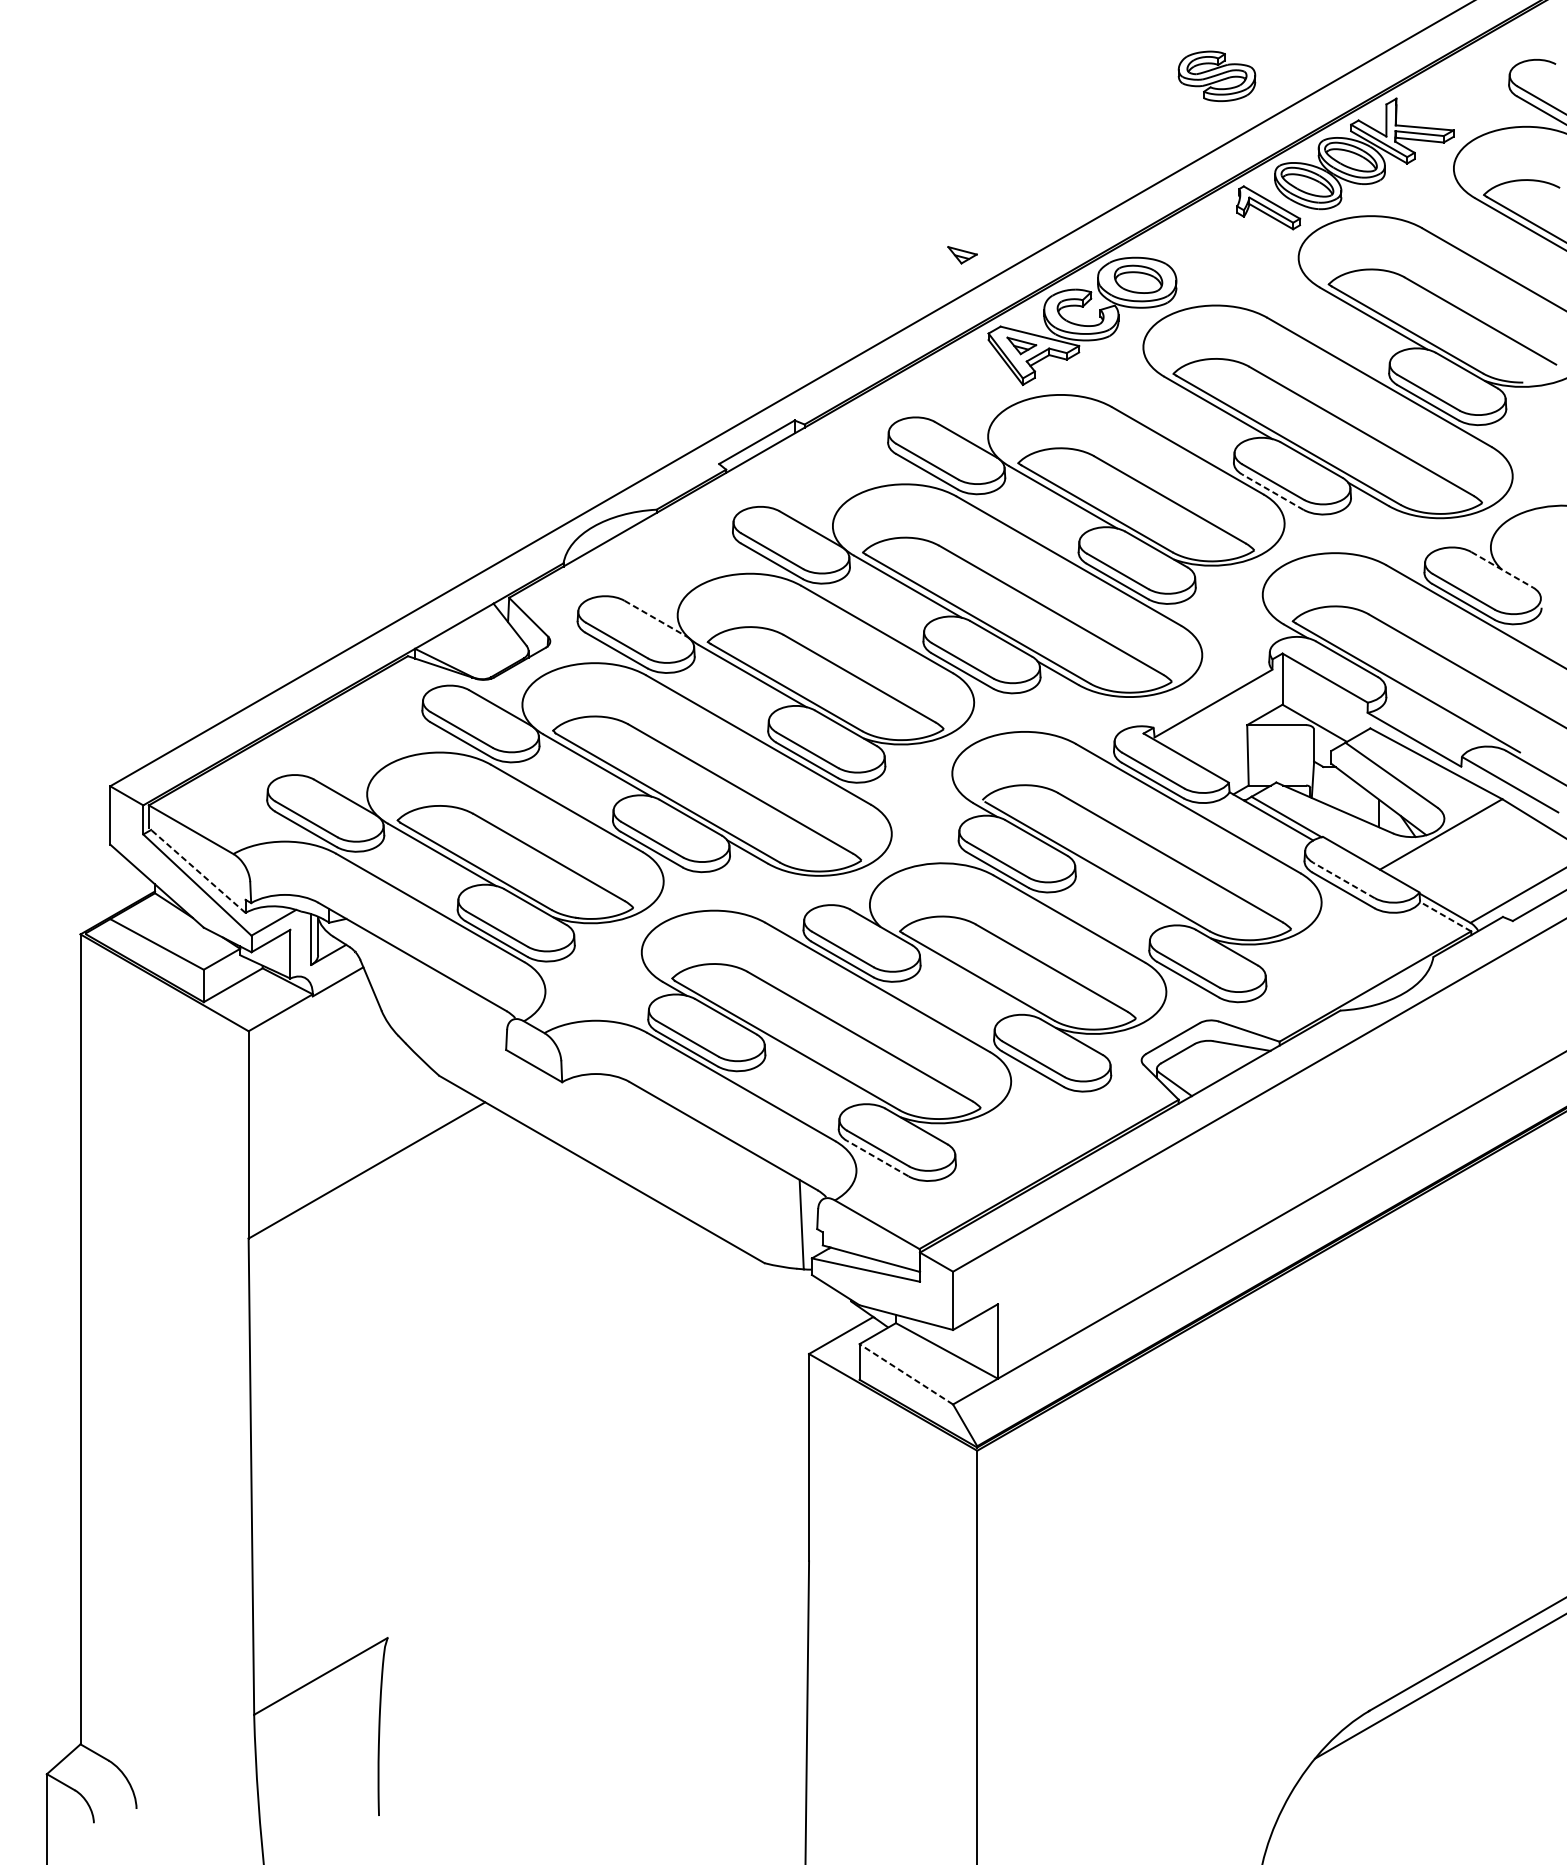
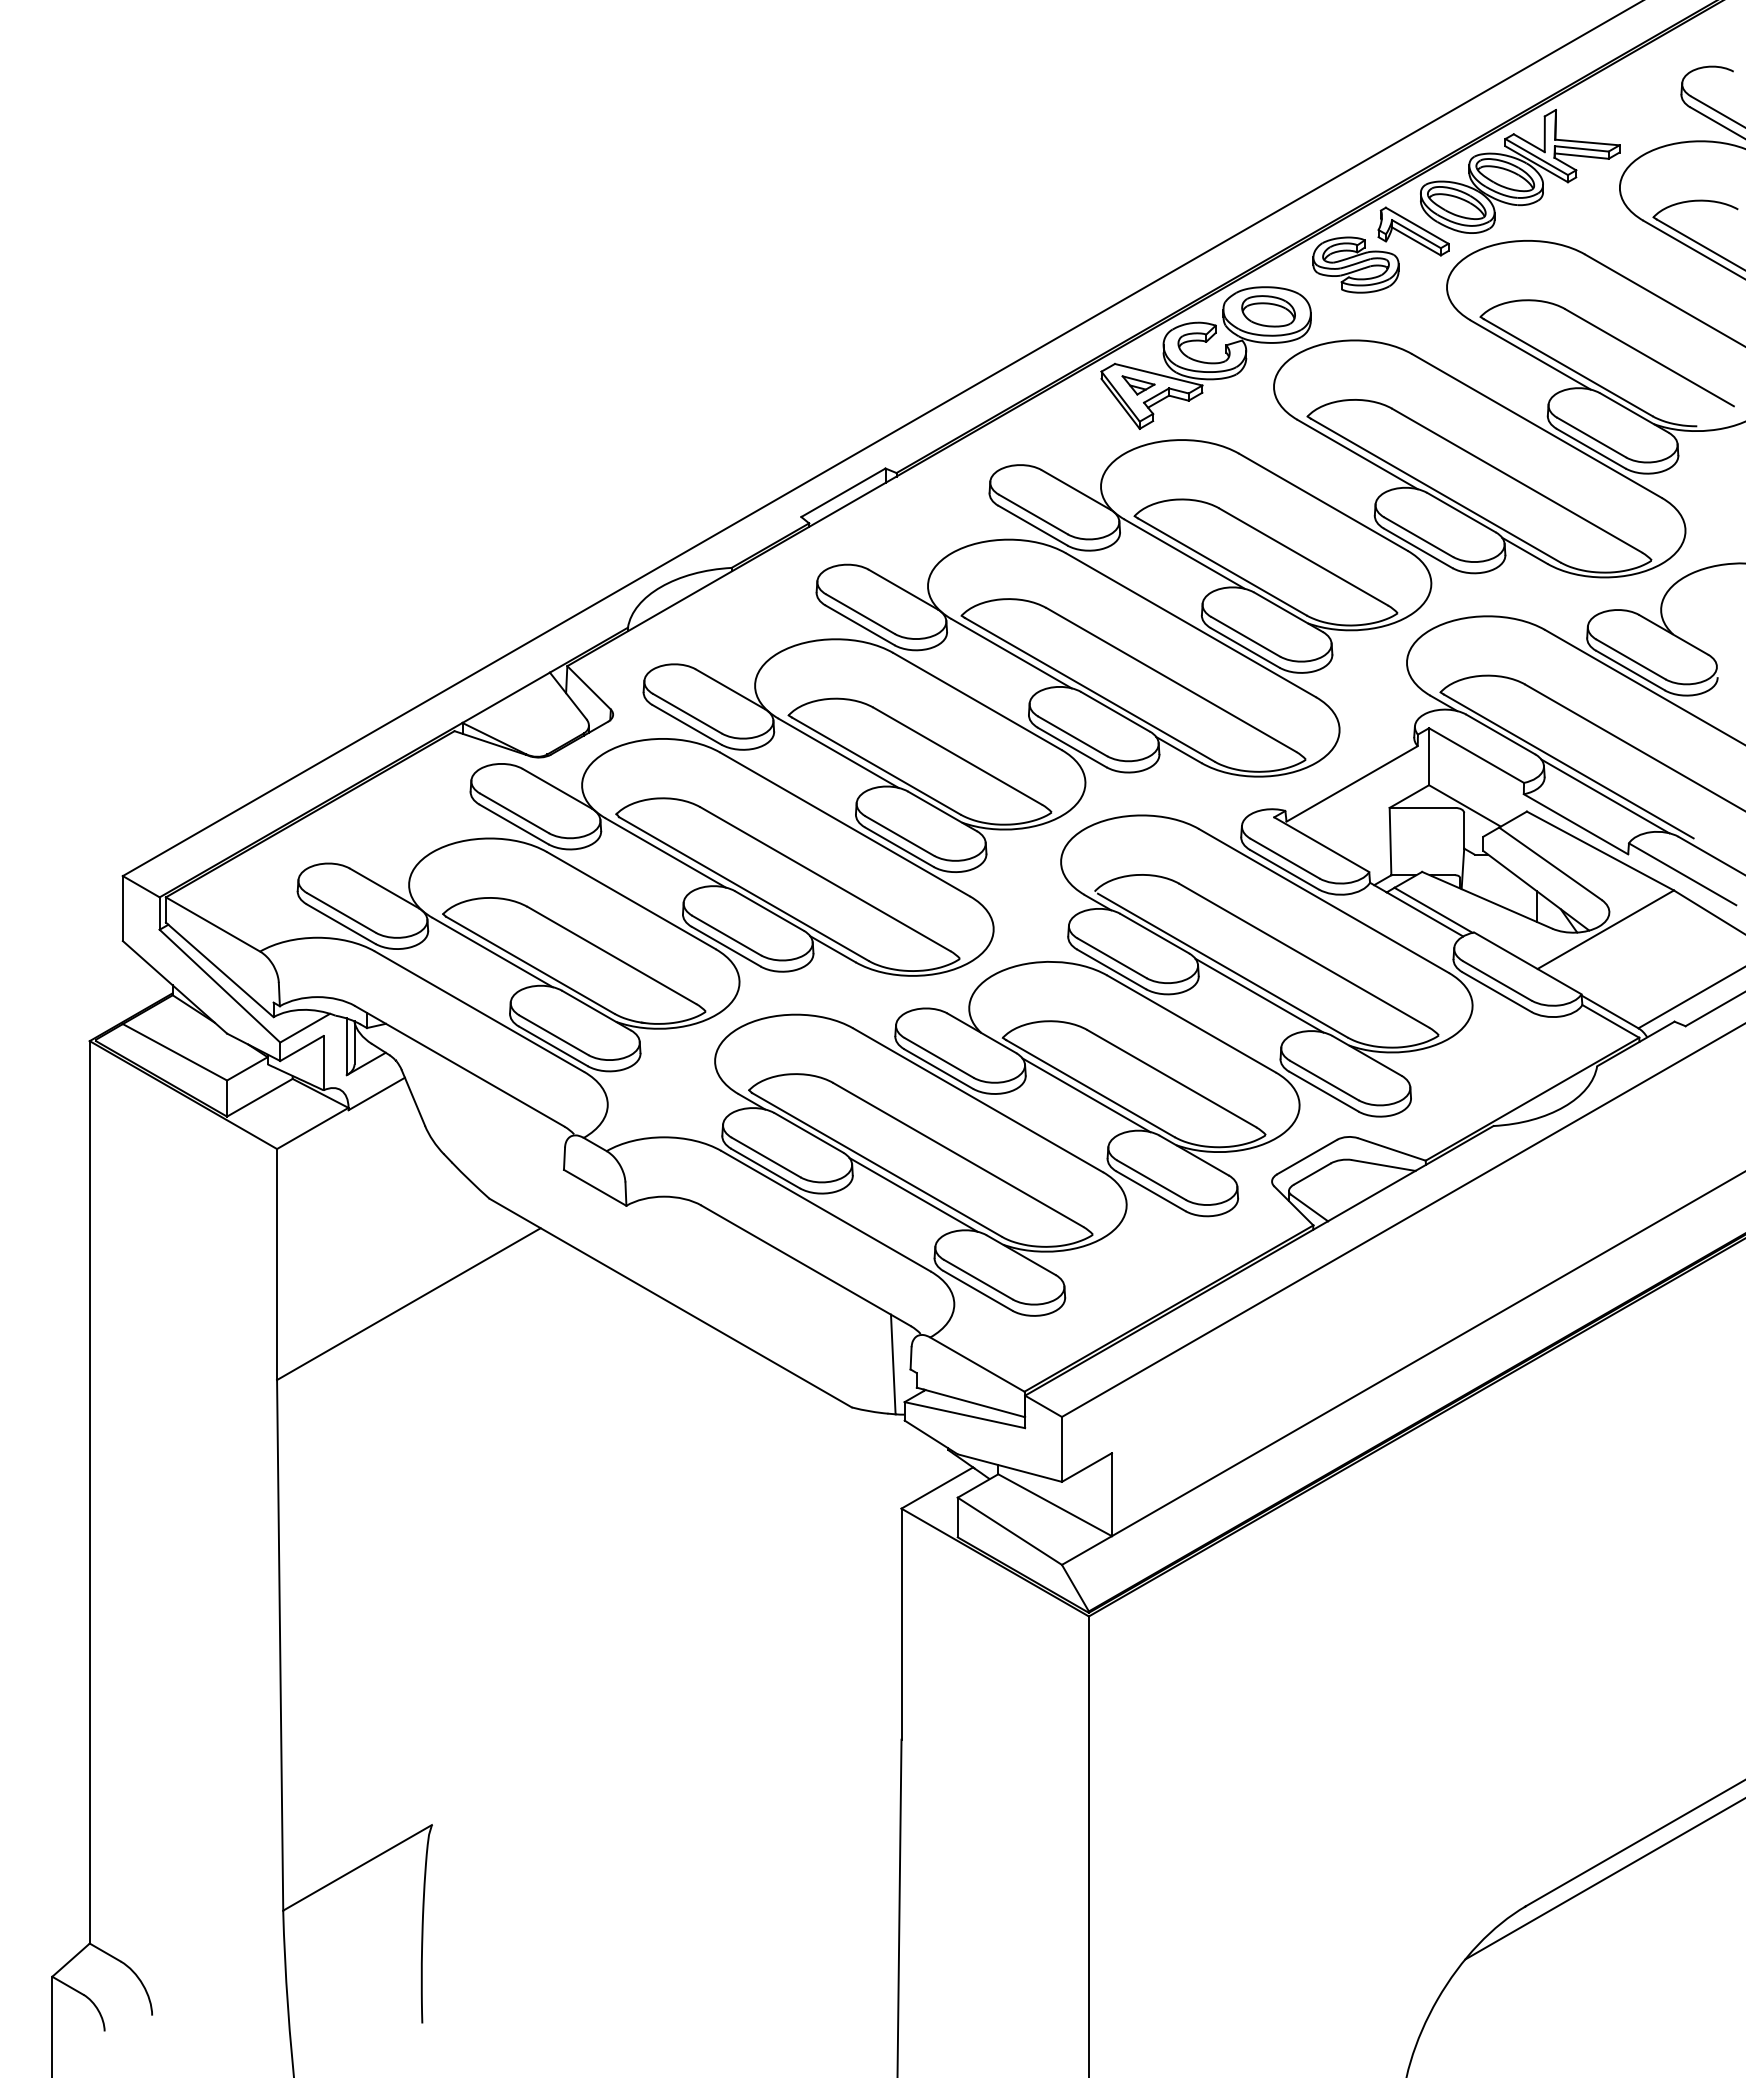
part: (1216, 75) -> (1355, 264), moved
part: (962, 255) -> (1072, 284), removed
line: (1273, 492) -> (1418, 548), dashed -> solid
line: (1501, 569) -> (1673, 634), dashed -> solid
line: (655, 618) -> (730, 689), dashed -> solid
line: (1440, 714) -> (1605, 796), added
line: (196, 870) -> (219, 969), dashed -> solid
line: (1343, 879) -> (1497, 980), dashed -> solid
line: (1130, 893) -> (1259, 995), added
line: (1445, 916) -> (1610, 1021), dashed -> solid
line: (975, 983) -> (1086, 1095), added
line: (819, 1072) -> (913, 1194), added
line: (878, 1158) -> (978, 1290), dashed -> solid
line: (906, 1374) -> (1009, 1531), dashed -> solid

